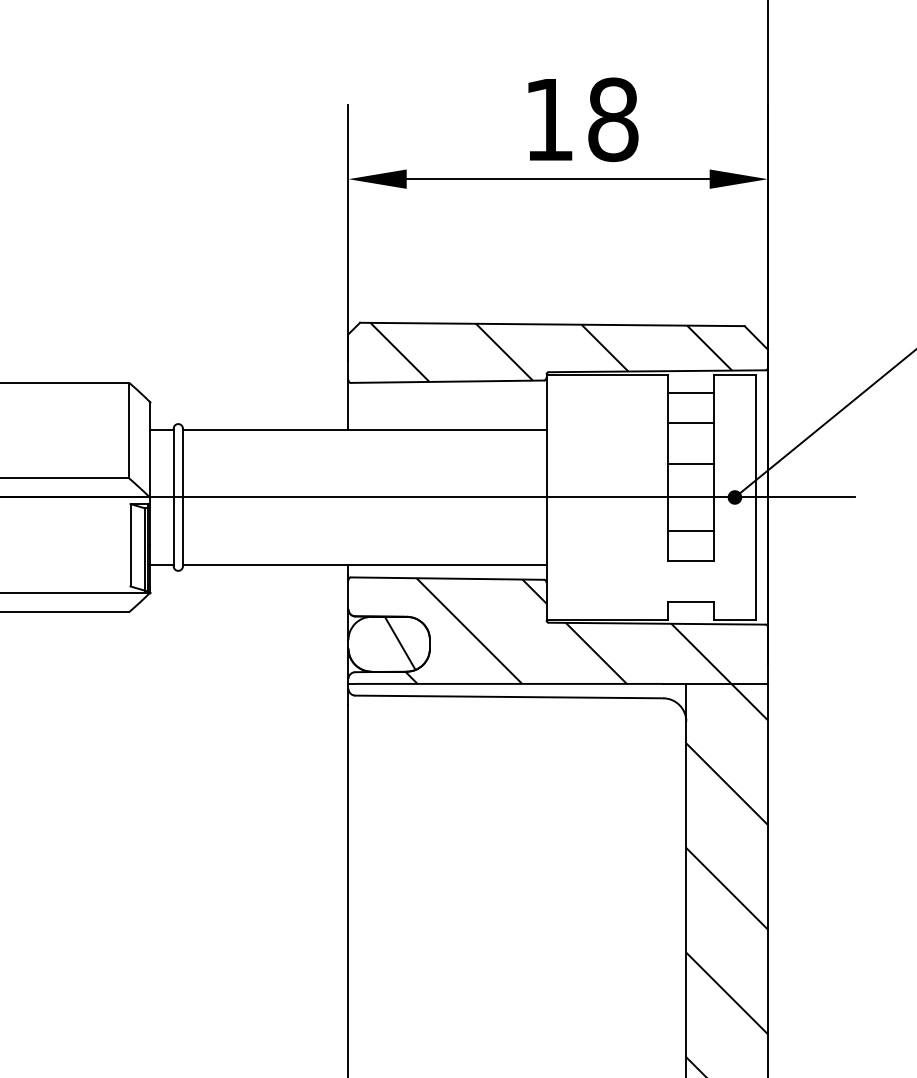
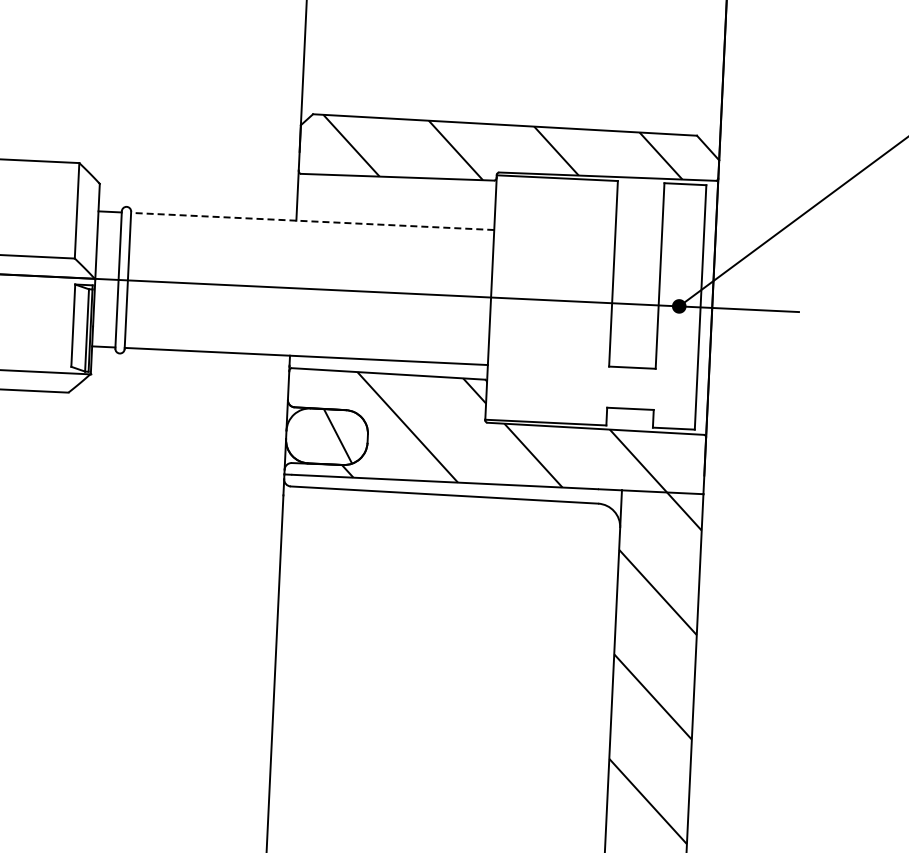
line: (690, 392) -> (639, 199), removed
line: (690, 423) -> (638, 230), removed
line: (364, 429) -> (312, 221), solid -> dashed
line: (690, 464) -> (636, 271), removed
line: (690, 530) -> (633, 337), removed

